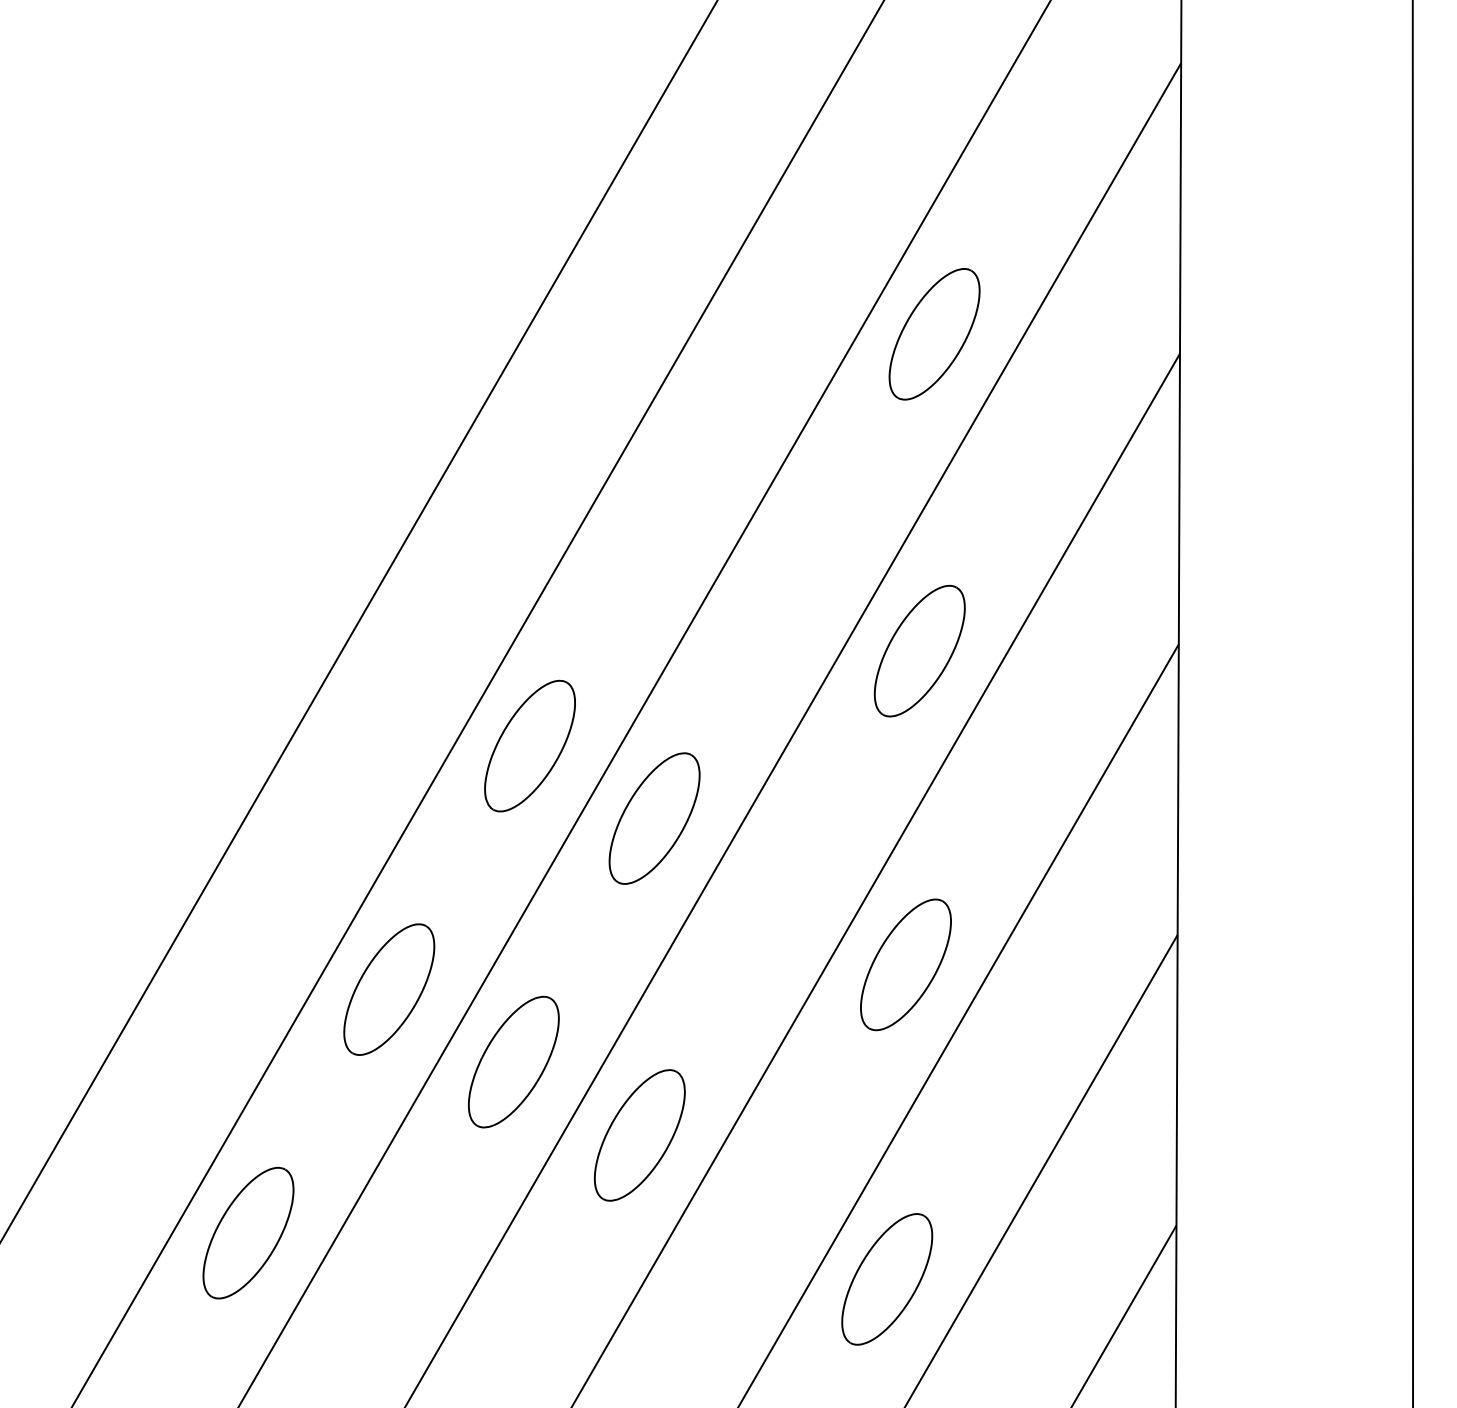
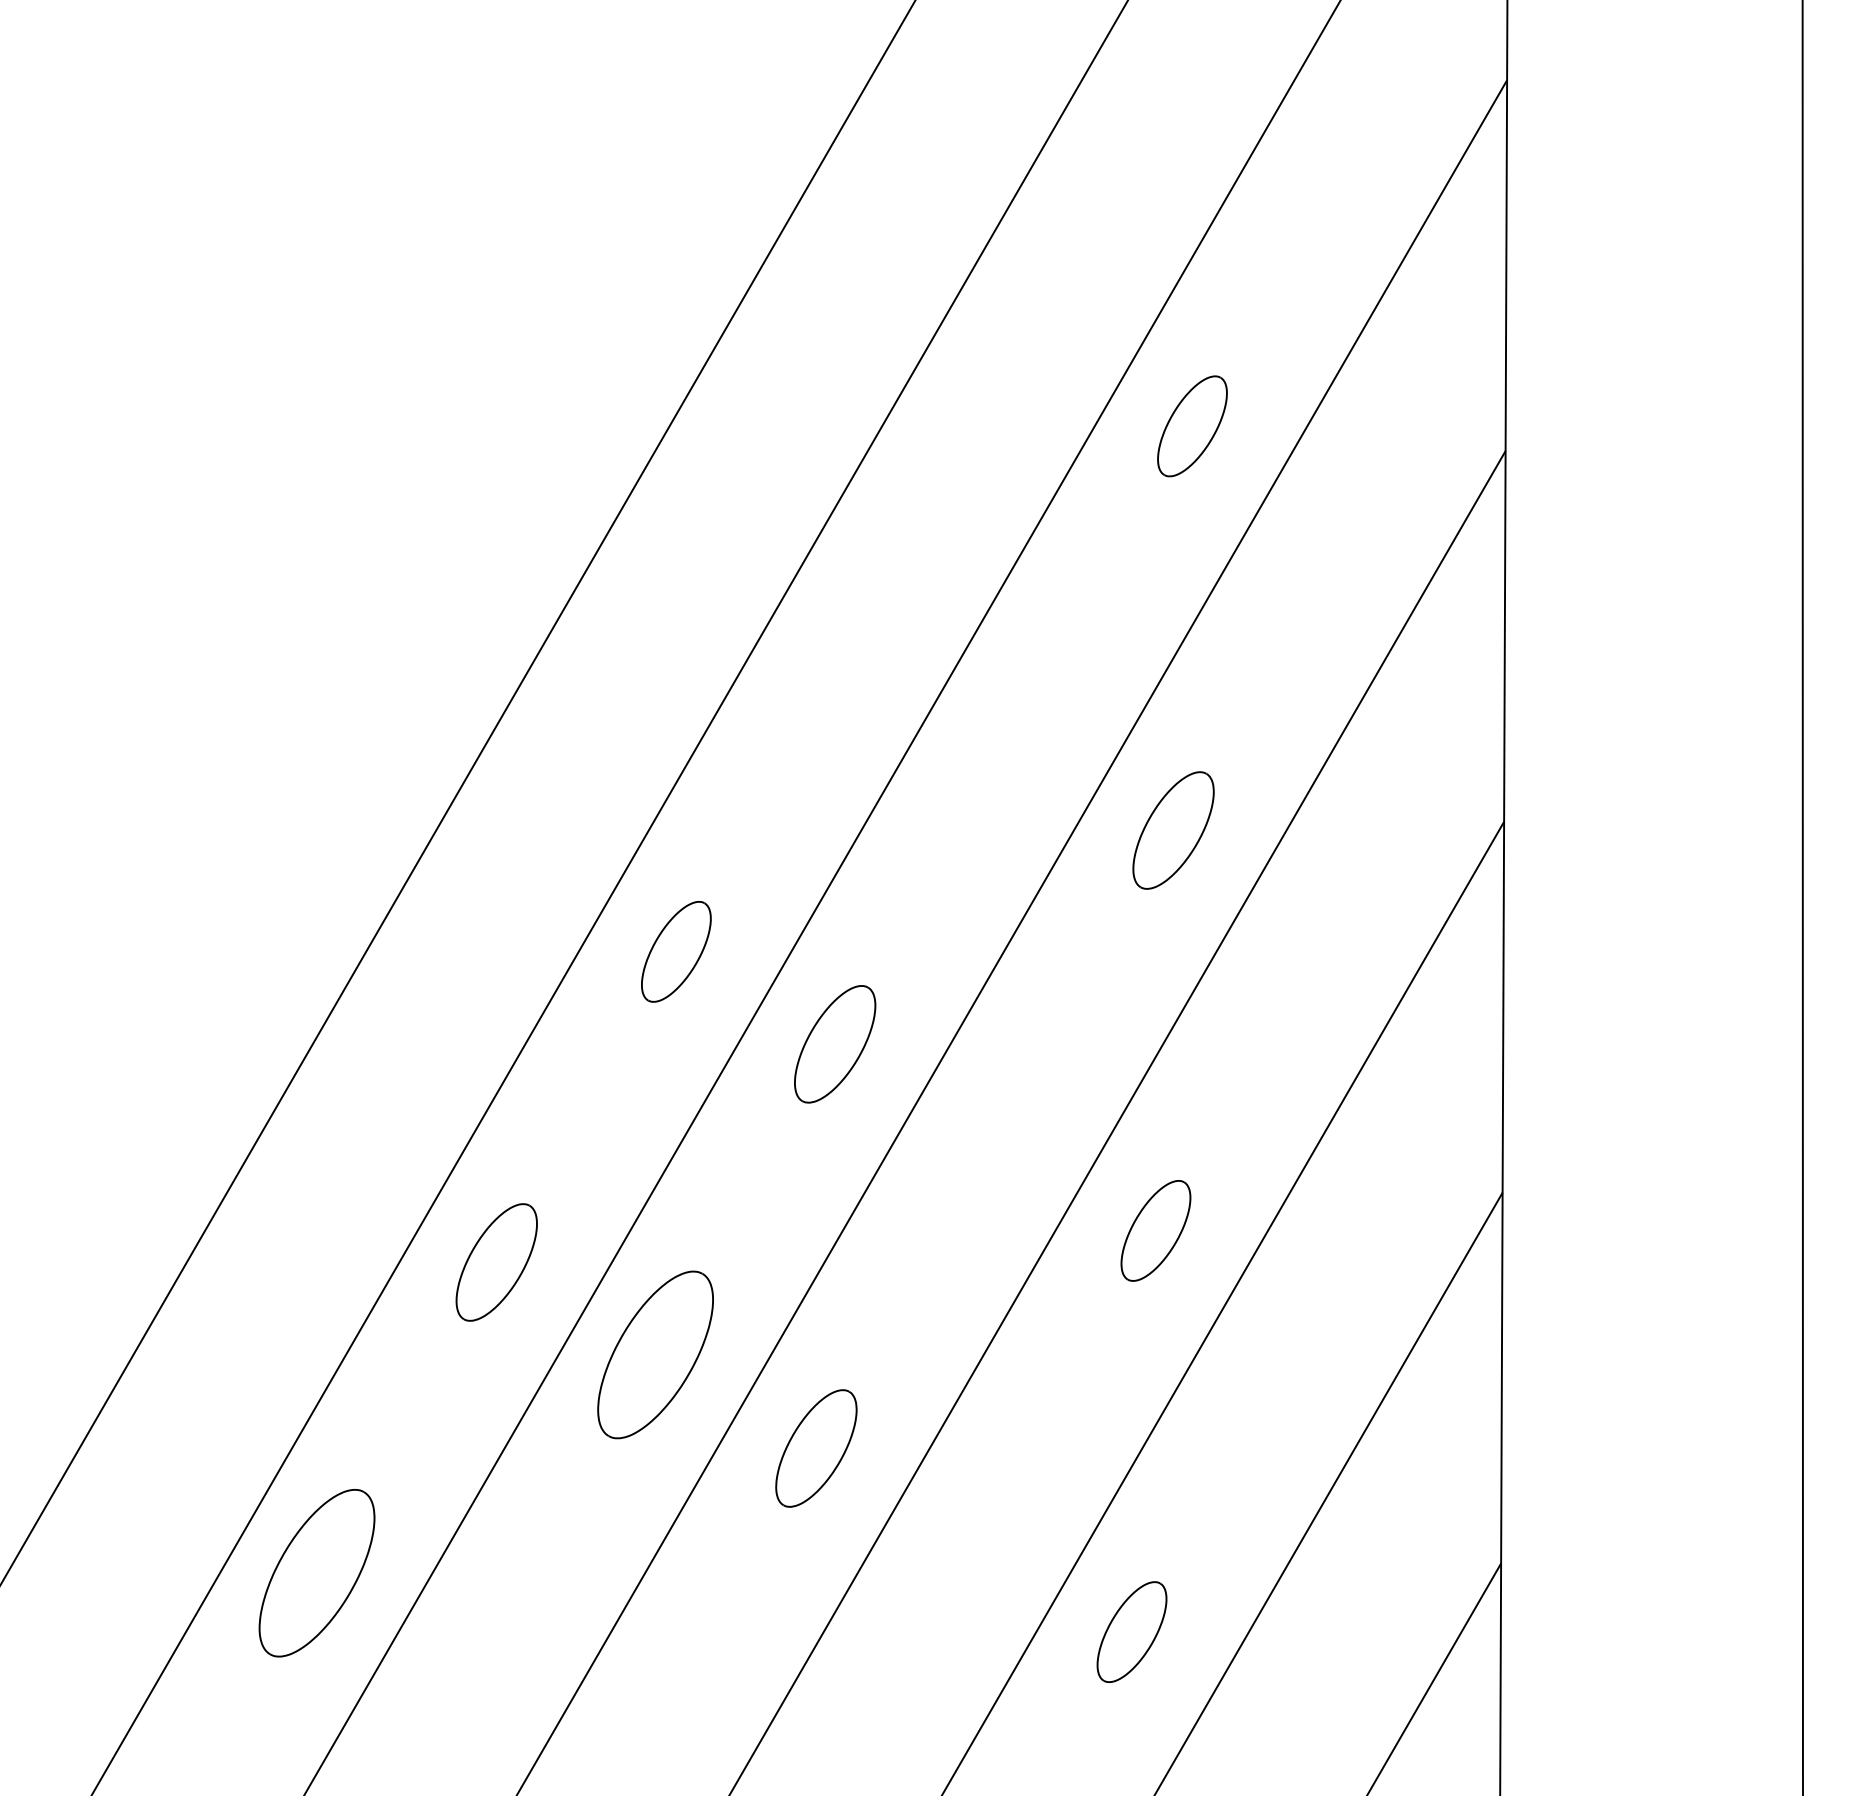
part: (934, 334) -> (1192, 426), size x0.6
part: (919, 651) -> (1173, 830), size x0.7
part: (530, 745) -> (676, 951), size x0.6
part: (654, 818) -> (834, 1044), size x0.7
part: (905, 964) -> (1155, 1230), size x0.6
part: (389, 989) -> (496, 1262), size x0.7
part: (639, 1135) -> (816, 1448), size x0.7
part: (886, 1278) -> (1131, 1631), size x0.6

